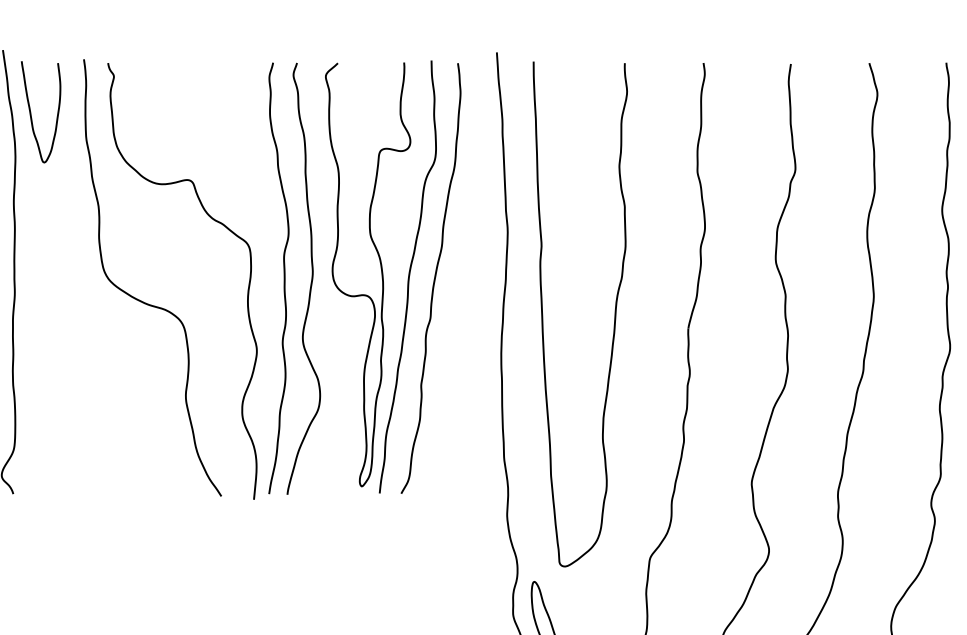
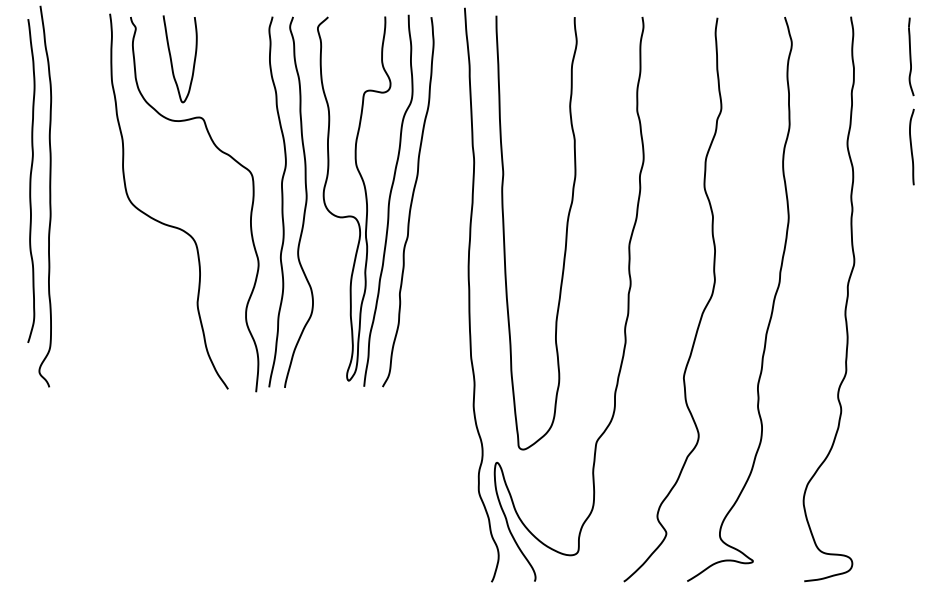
curve: (32, 114) -> (172, 61), moved

